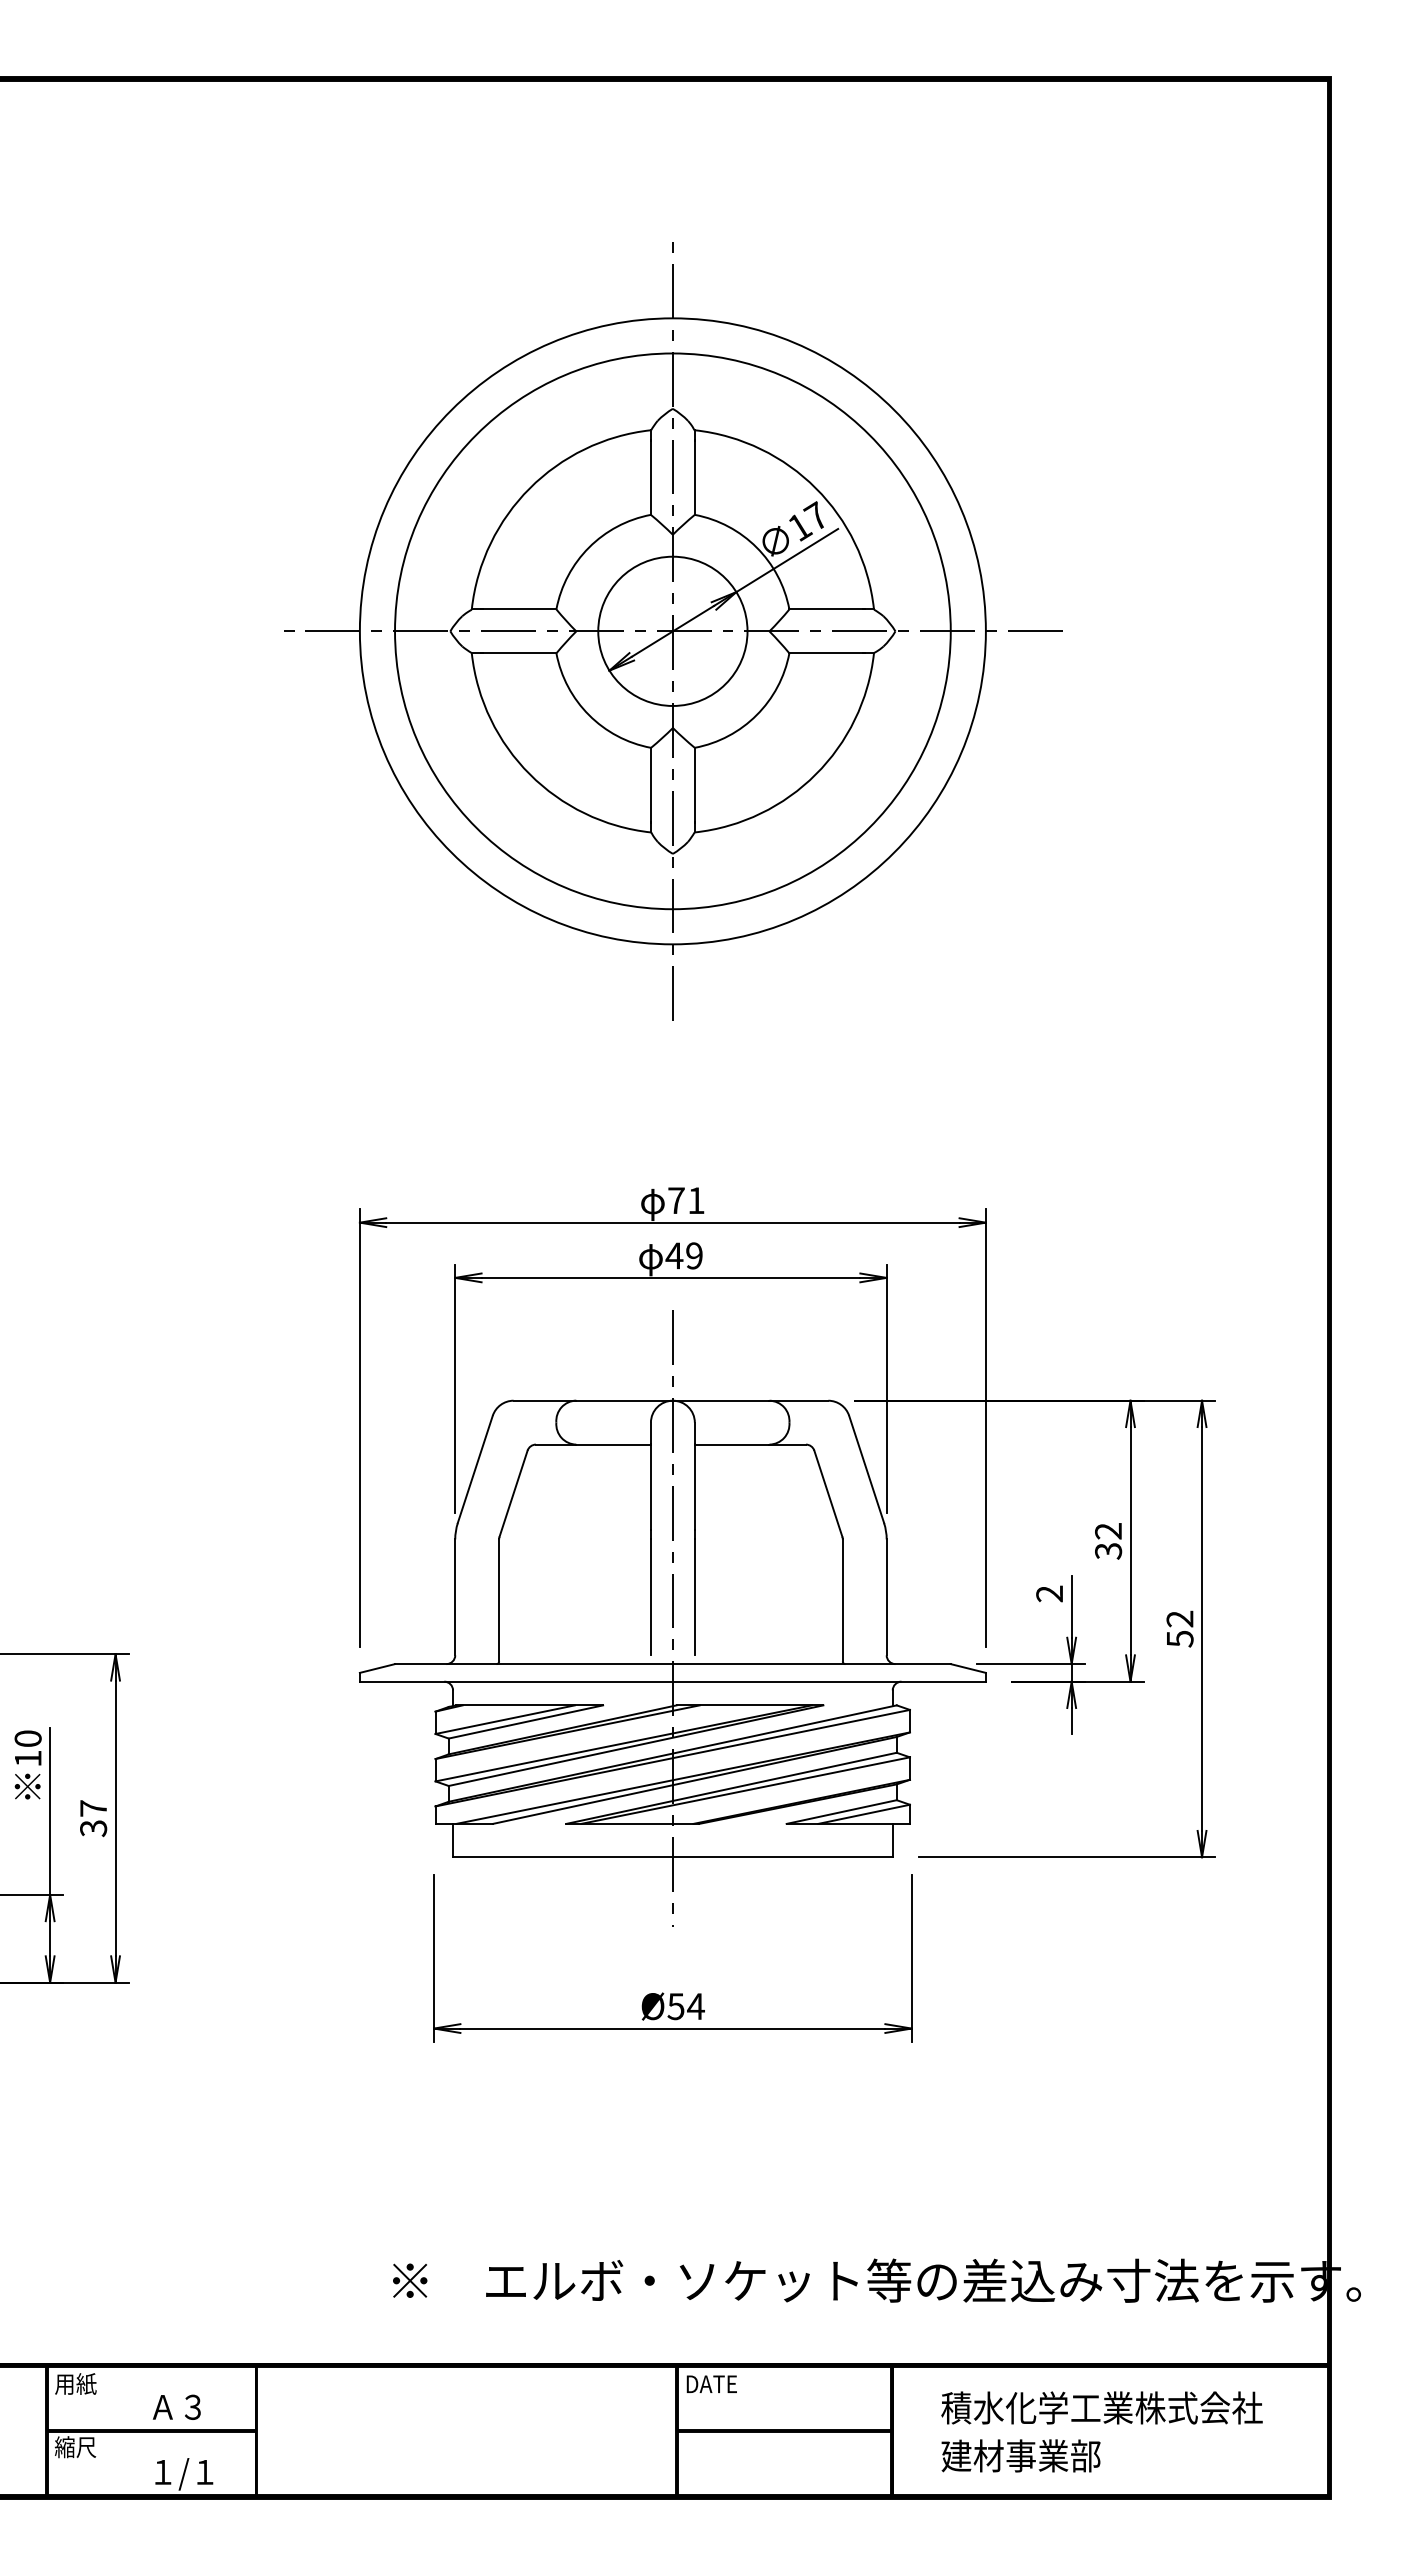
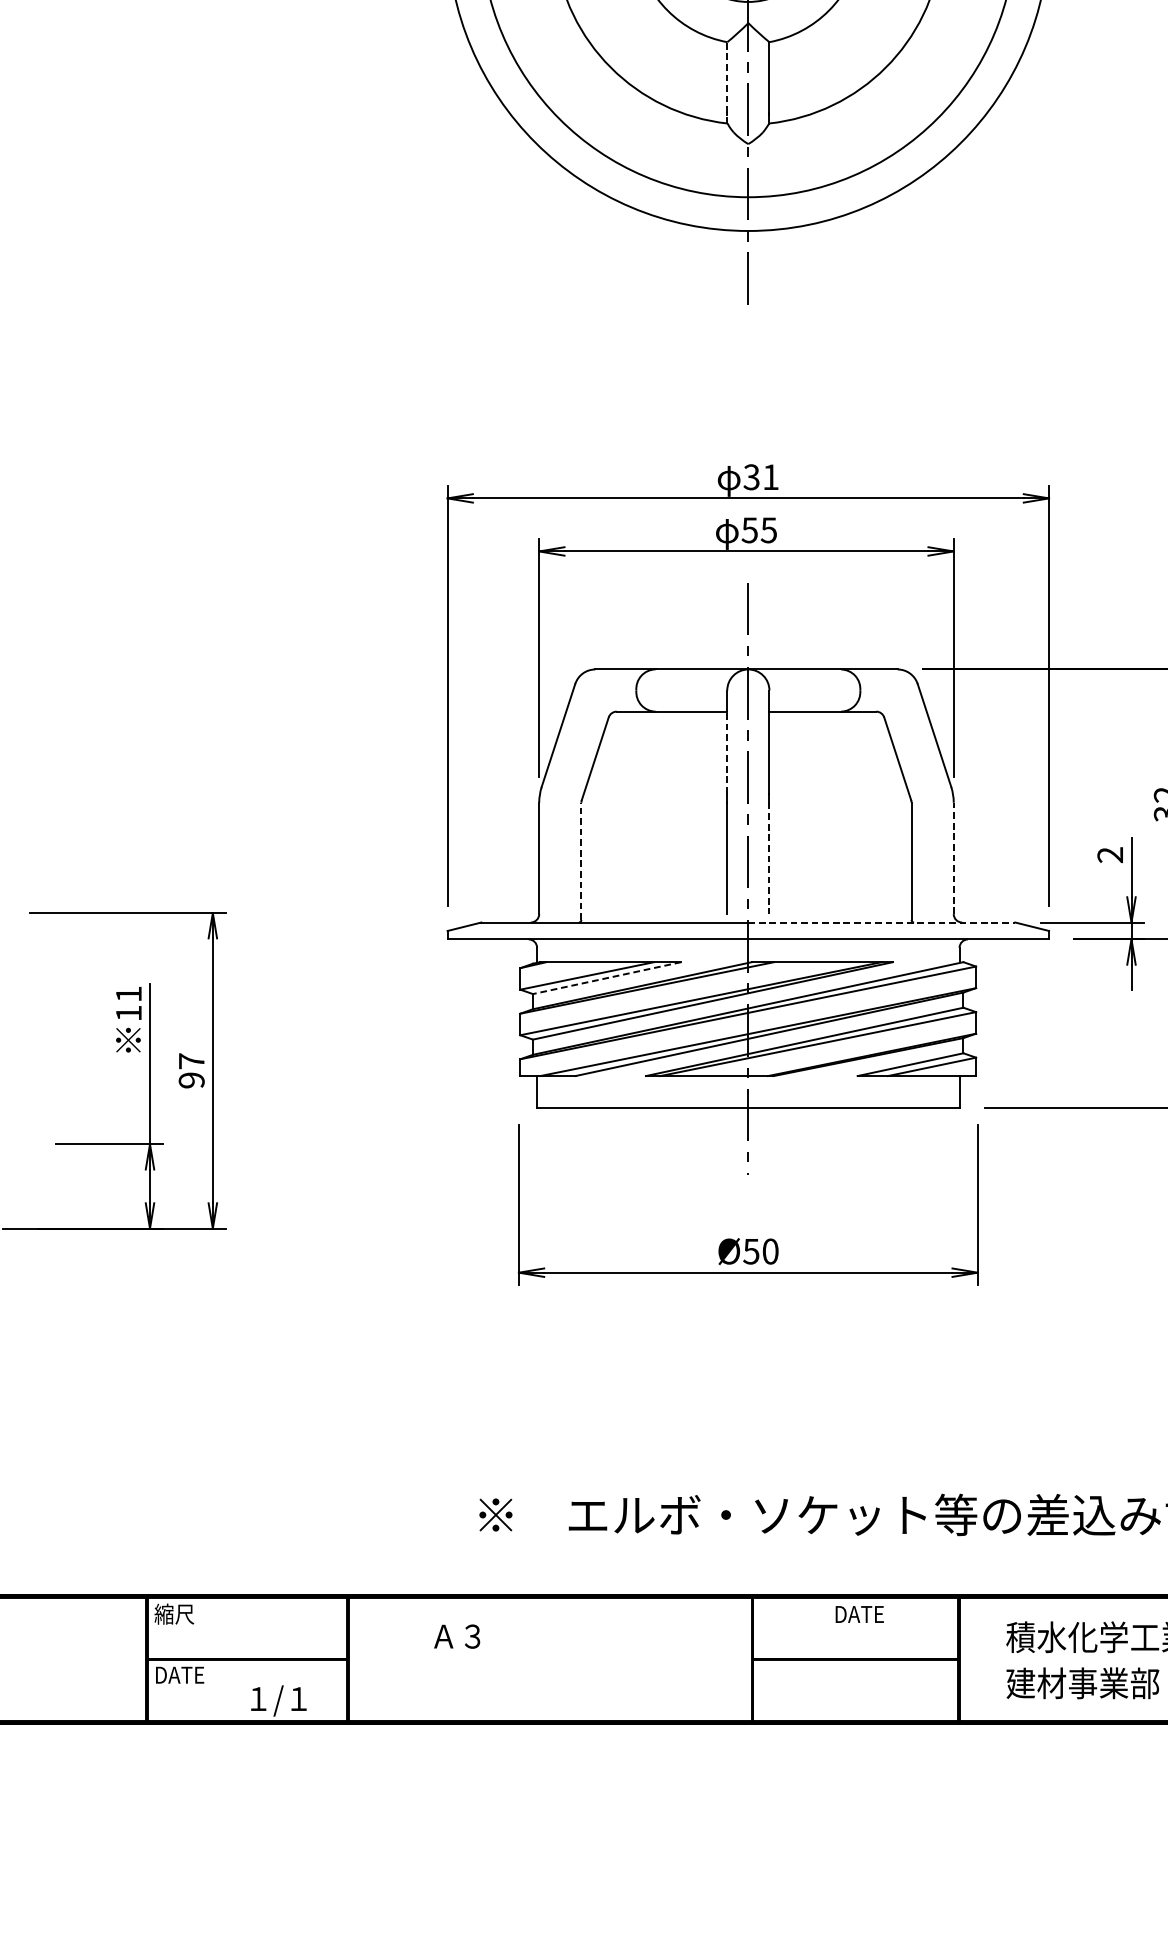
line: (650, 789) -> (726, 82), solid -> dashed
text: (675, 1200) -> (750, 477), 71 -> 31
text: (683, 1255) -> (758, 529), 49 -> 55
line: (650, 1486) -> (726, 751), solid -> dashed
line: (694, 1597) -> (769, 858), solid -> dashed
line: (886, 1597) -> (953, 858), solid -> dashed
line: (499, 1599) -> (581, 860), solid -> dashed
line: (811, 1664) -> (881, 922), solid -> dashed
line: (525, 1721) -> (606, 977), solid -> dashed
text: (27, 1738) -> (128, 994), 10 -> 11
text: (93, 1828) -> (191, 1080), 37 -> 97
text: (695, 2006) -> (770, 1251), Ø54 -> Ø50
text: (75, 2383) -> (174, 1613), 用紙 -> 縮尺
text: (711, 2383) -> (859, 1613), moved
text: (176, 2406) -> (456, 1635), moved
text: (80, 2447) -> (179, 1675), 縮尺 -> DATE

